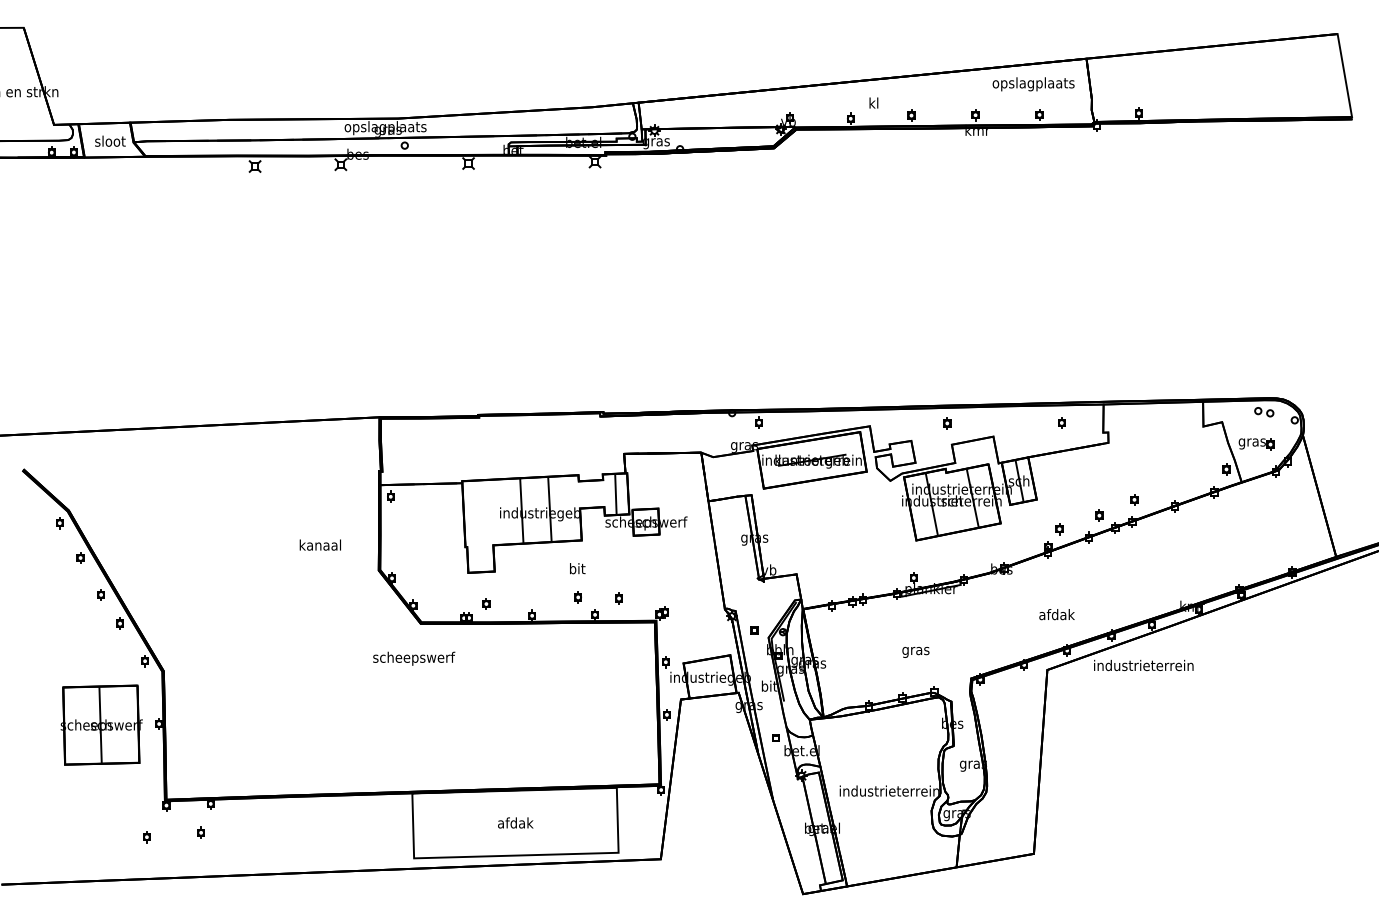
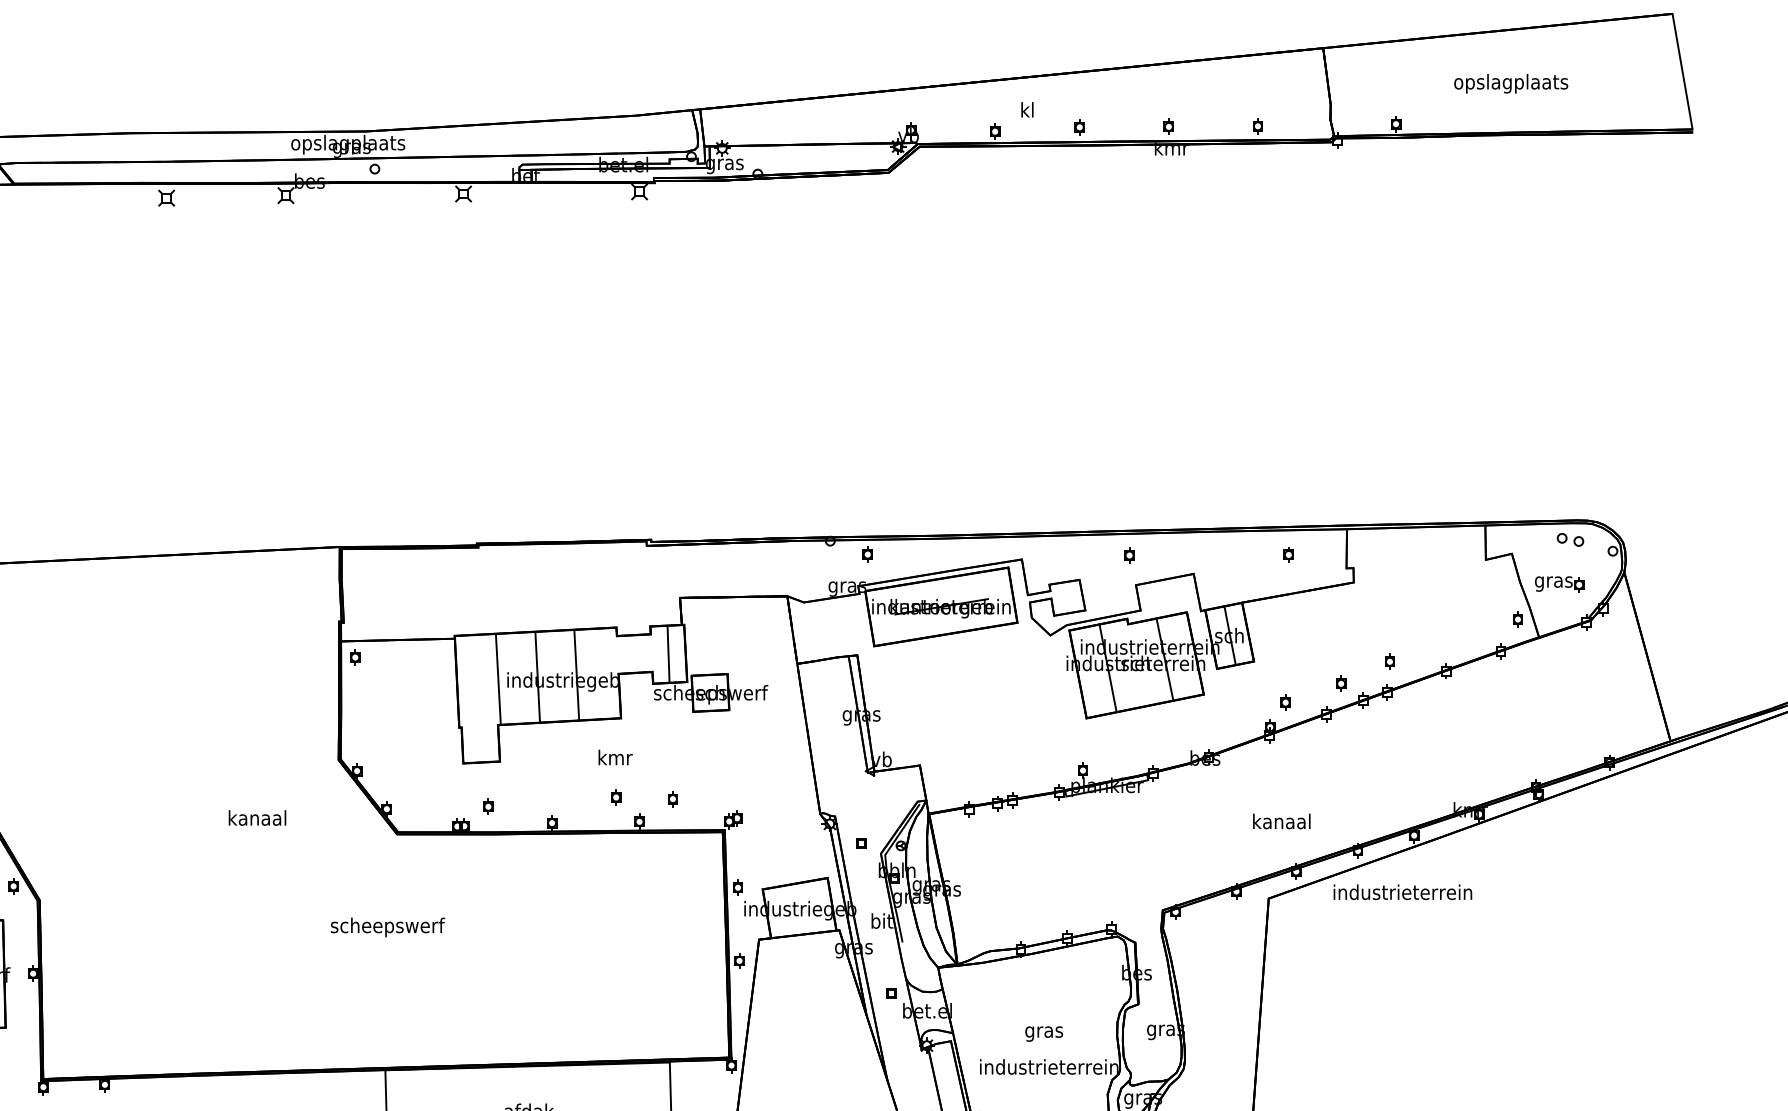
text: (1033, 84) -> (1510, 84), moved
line: (493, 512) -> (498, 679), added
text: (319, 544) -> (256, 817), moved
text: (577, 568) -> (615, 757), bit -> kmr
text: (1056, 614) -> (1281, 821), afdak -> kanaal
text: (915, 652) -> (1043, 1034), moved
text: (414, 658) -> (388, 927), moved

